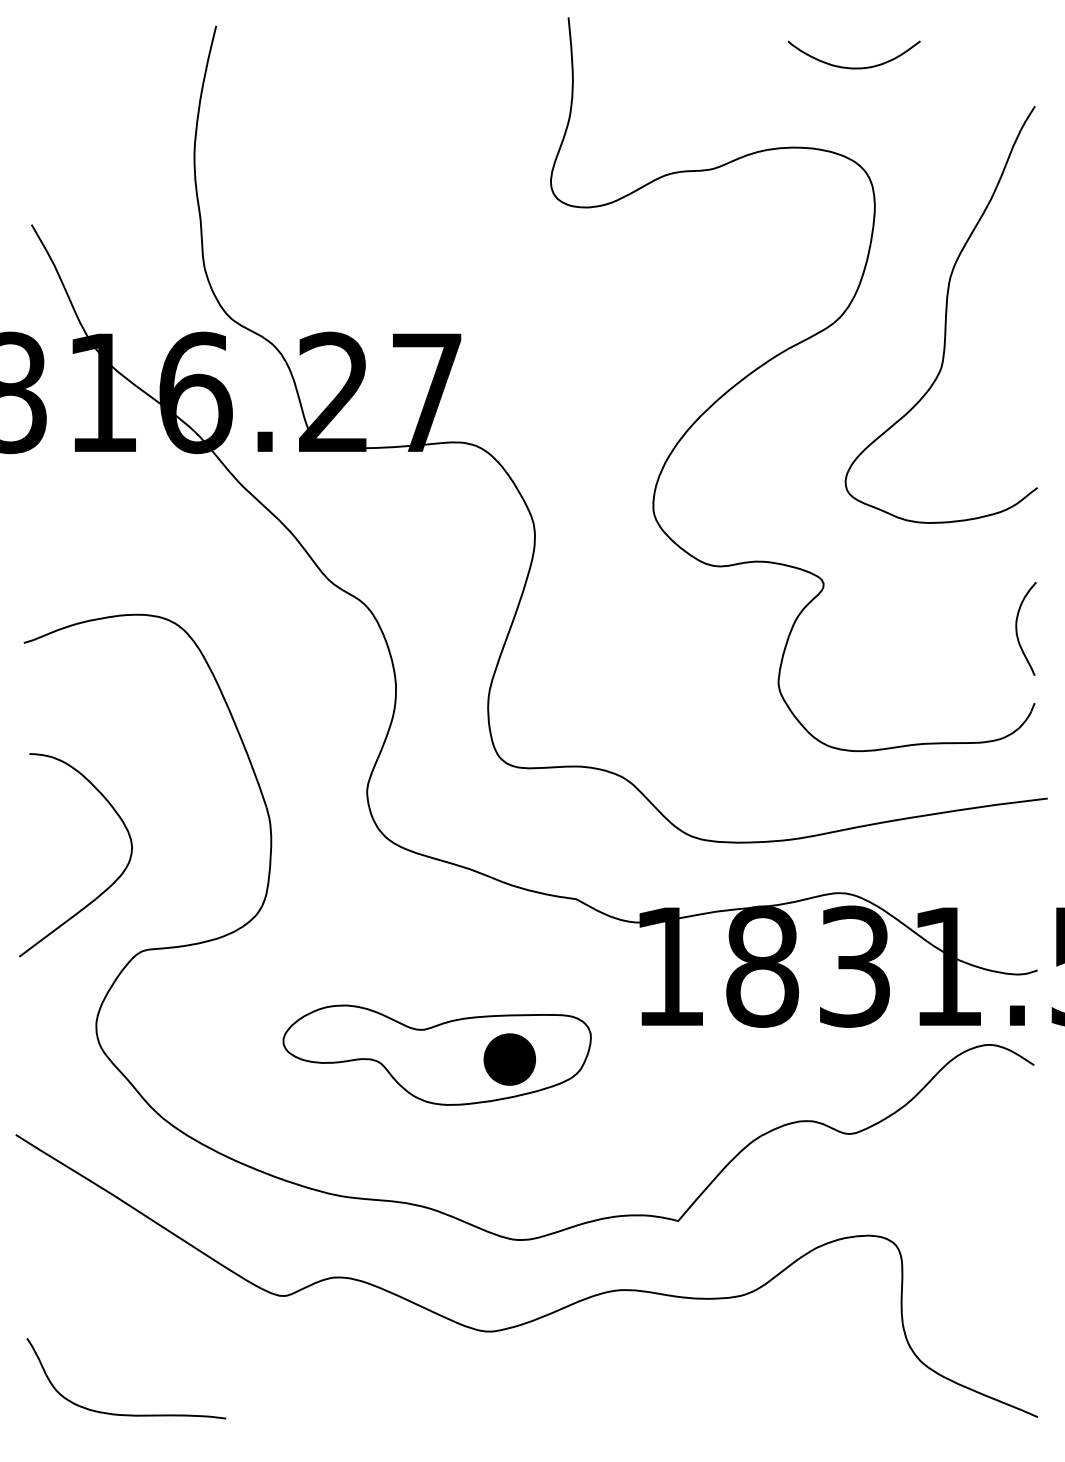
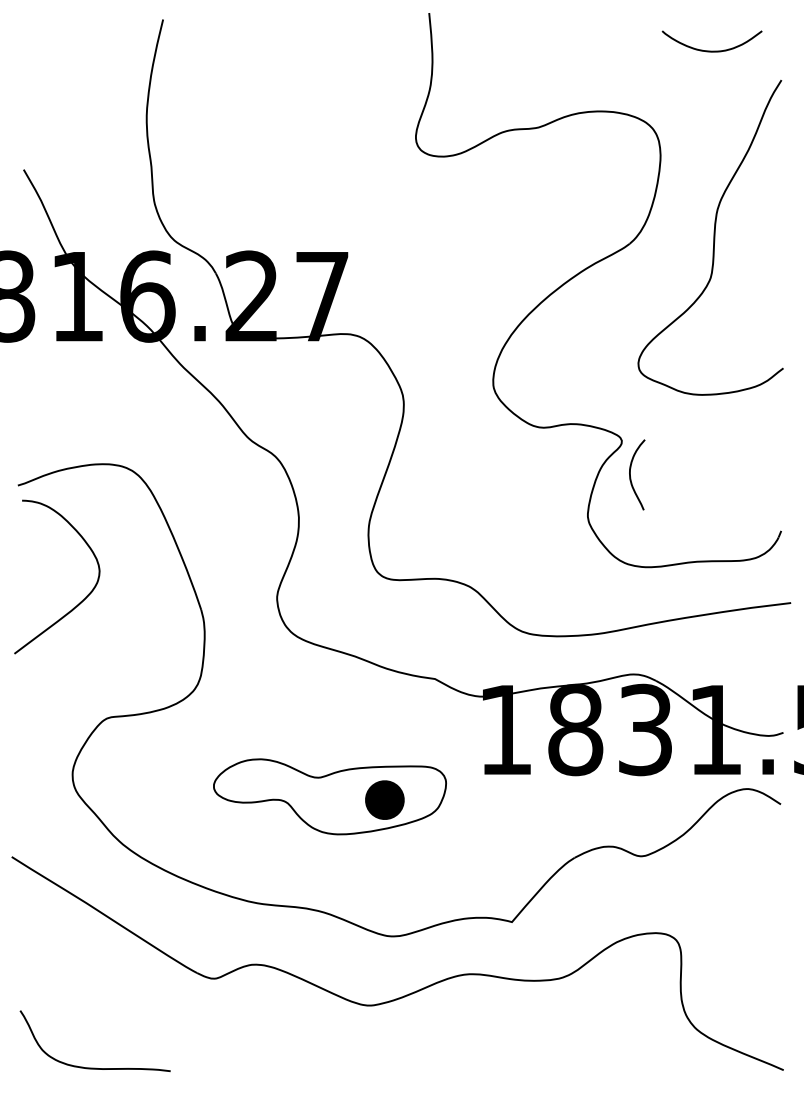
curve: (853, 67) -> (711, 50), moved
curve: (1017, 628) -> (630, 474), moved
curve: (107, 887) -> (81, 601), moved

